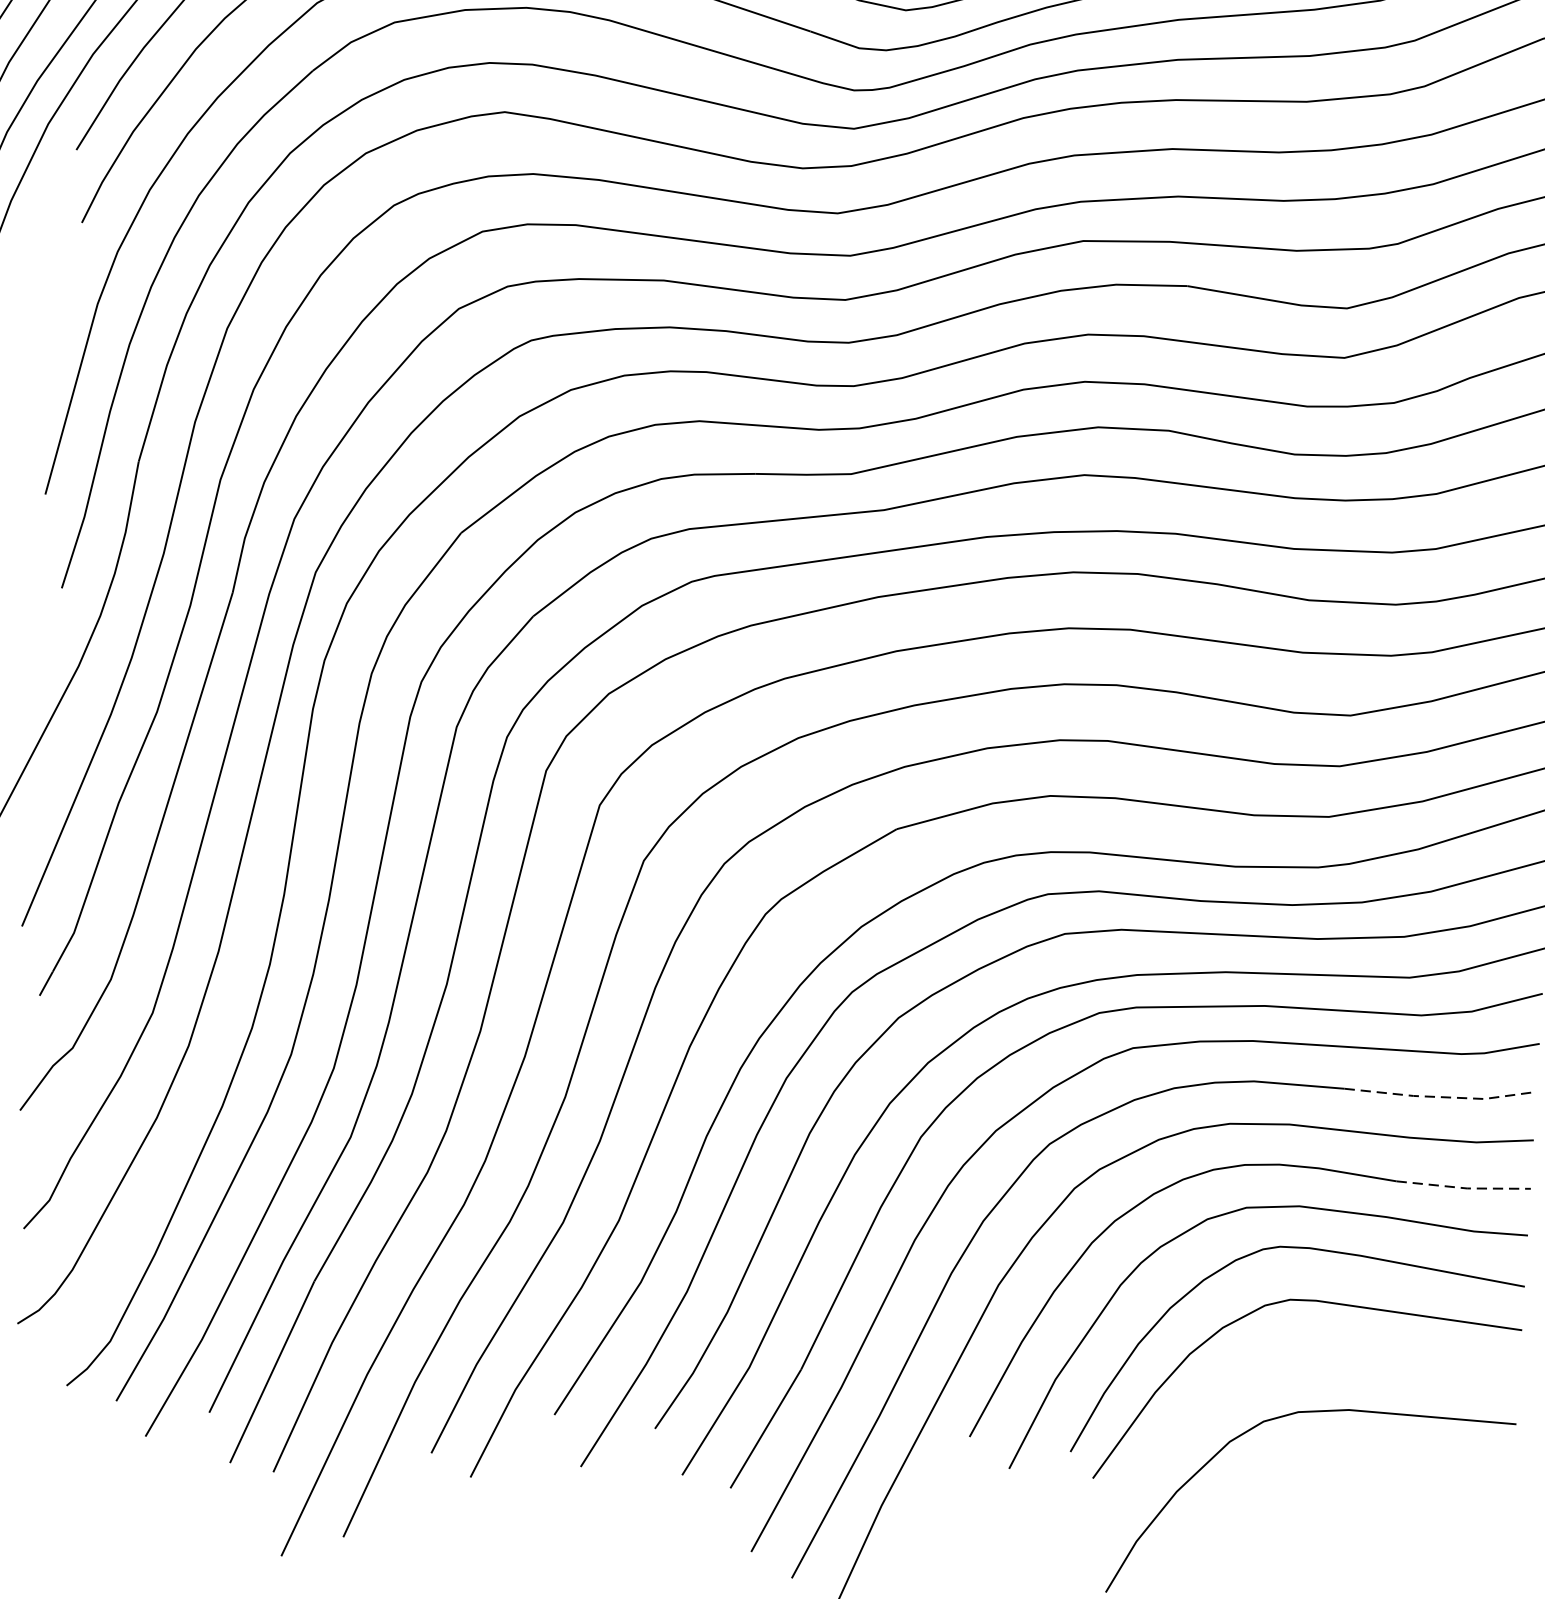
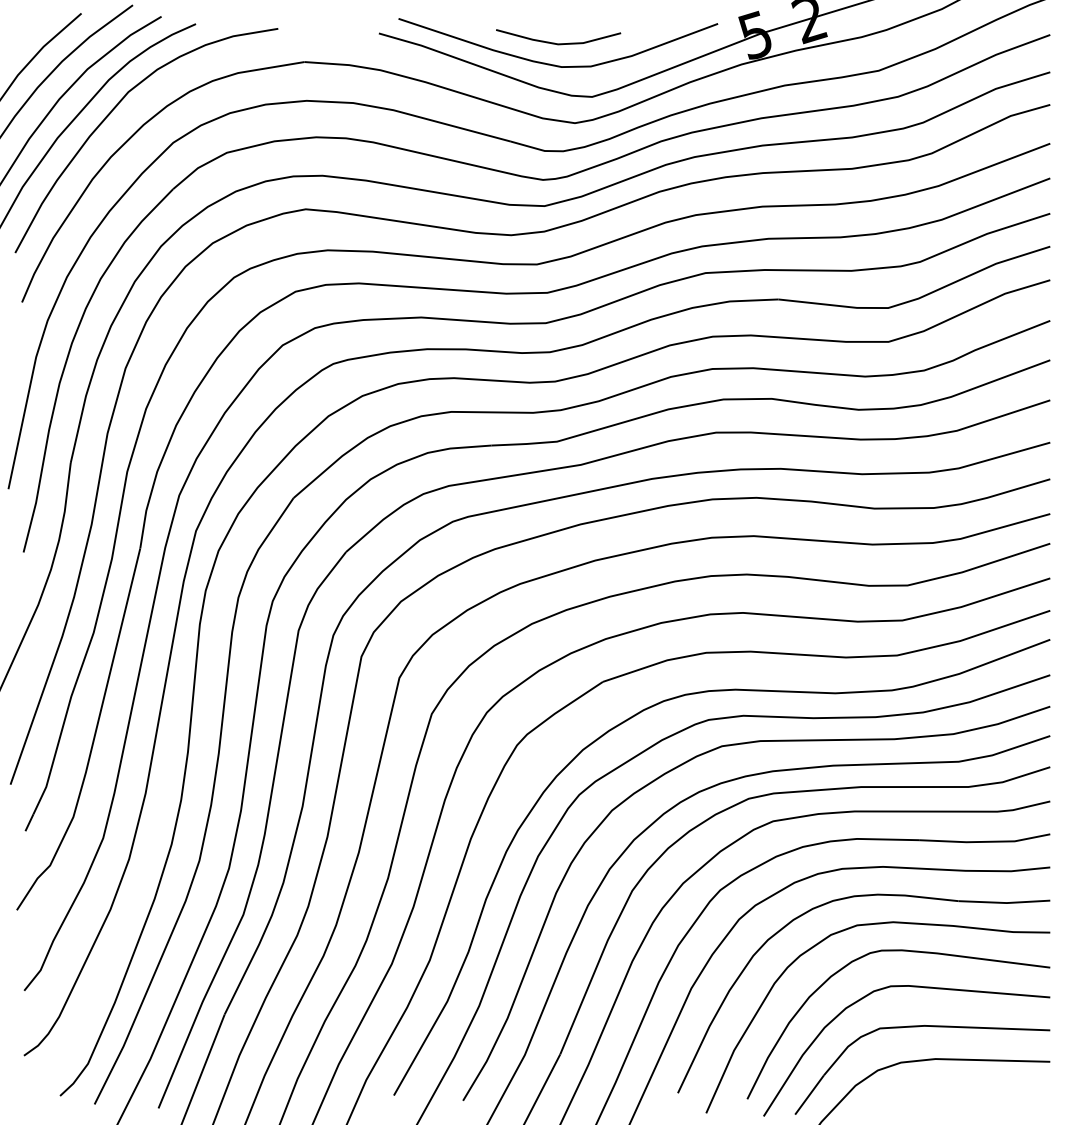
line: (1441, 1096) -> (985, 841), dashed -> solid
line: (1463, 1187) -> (1004, 902), dashed -> solid
part: (1326, 1362) -> (918, 1027), added

